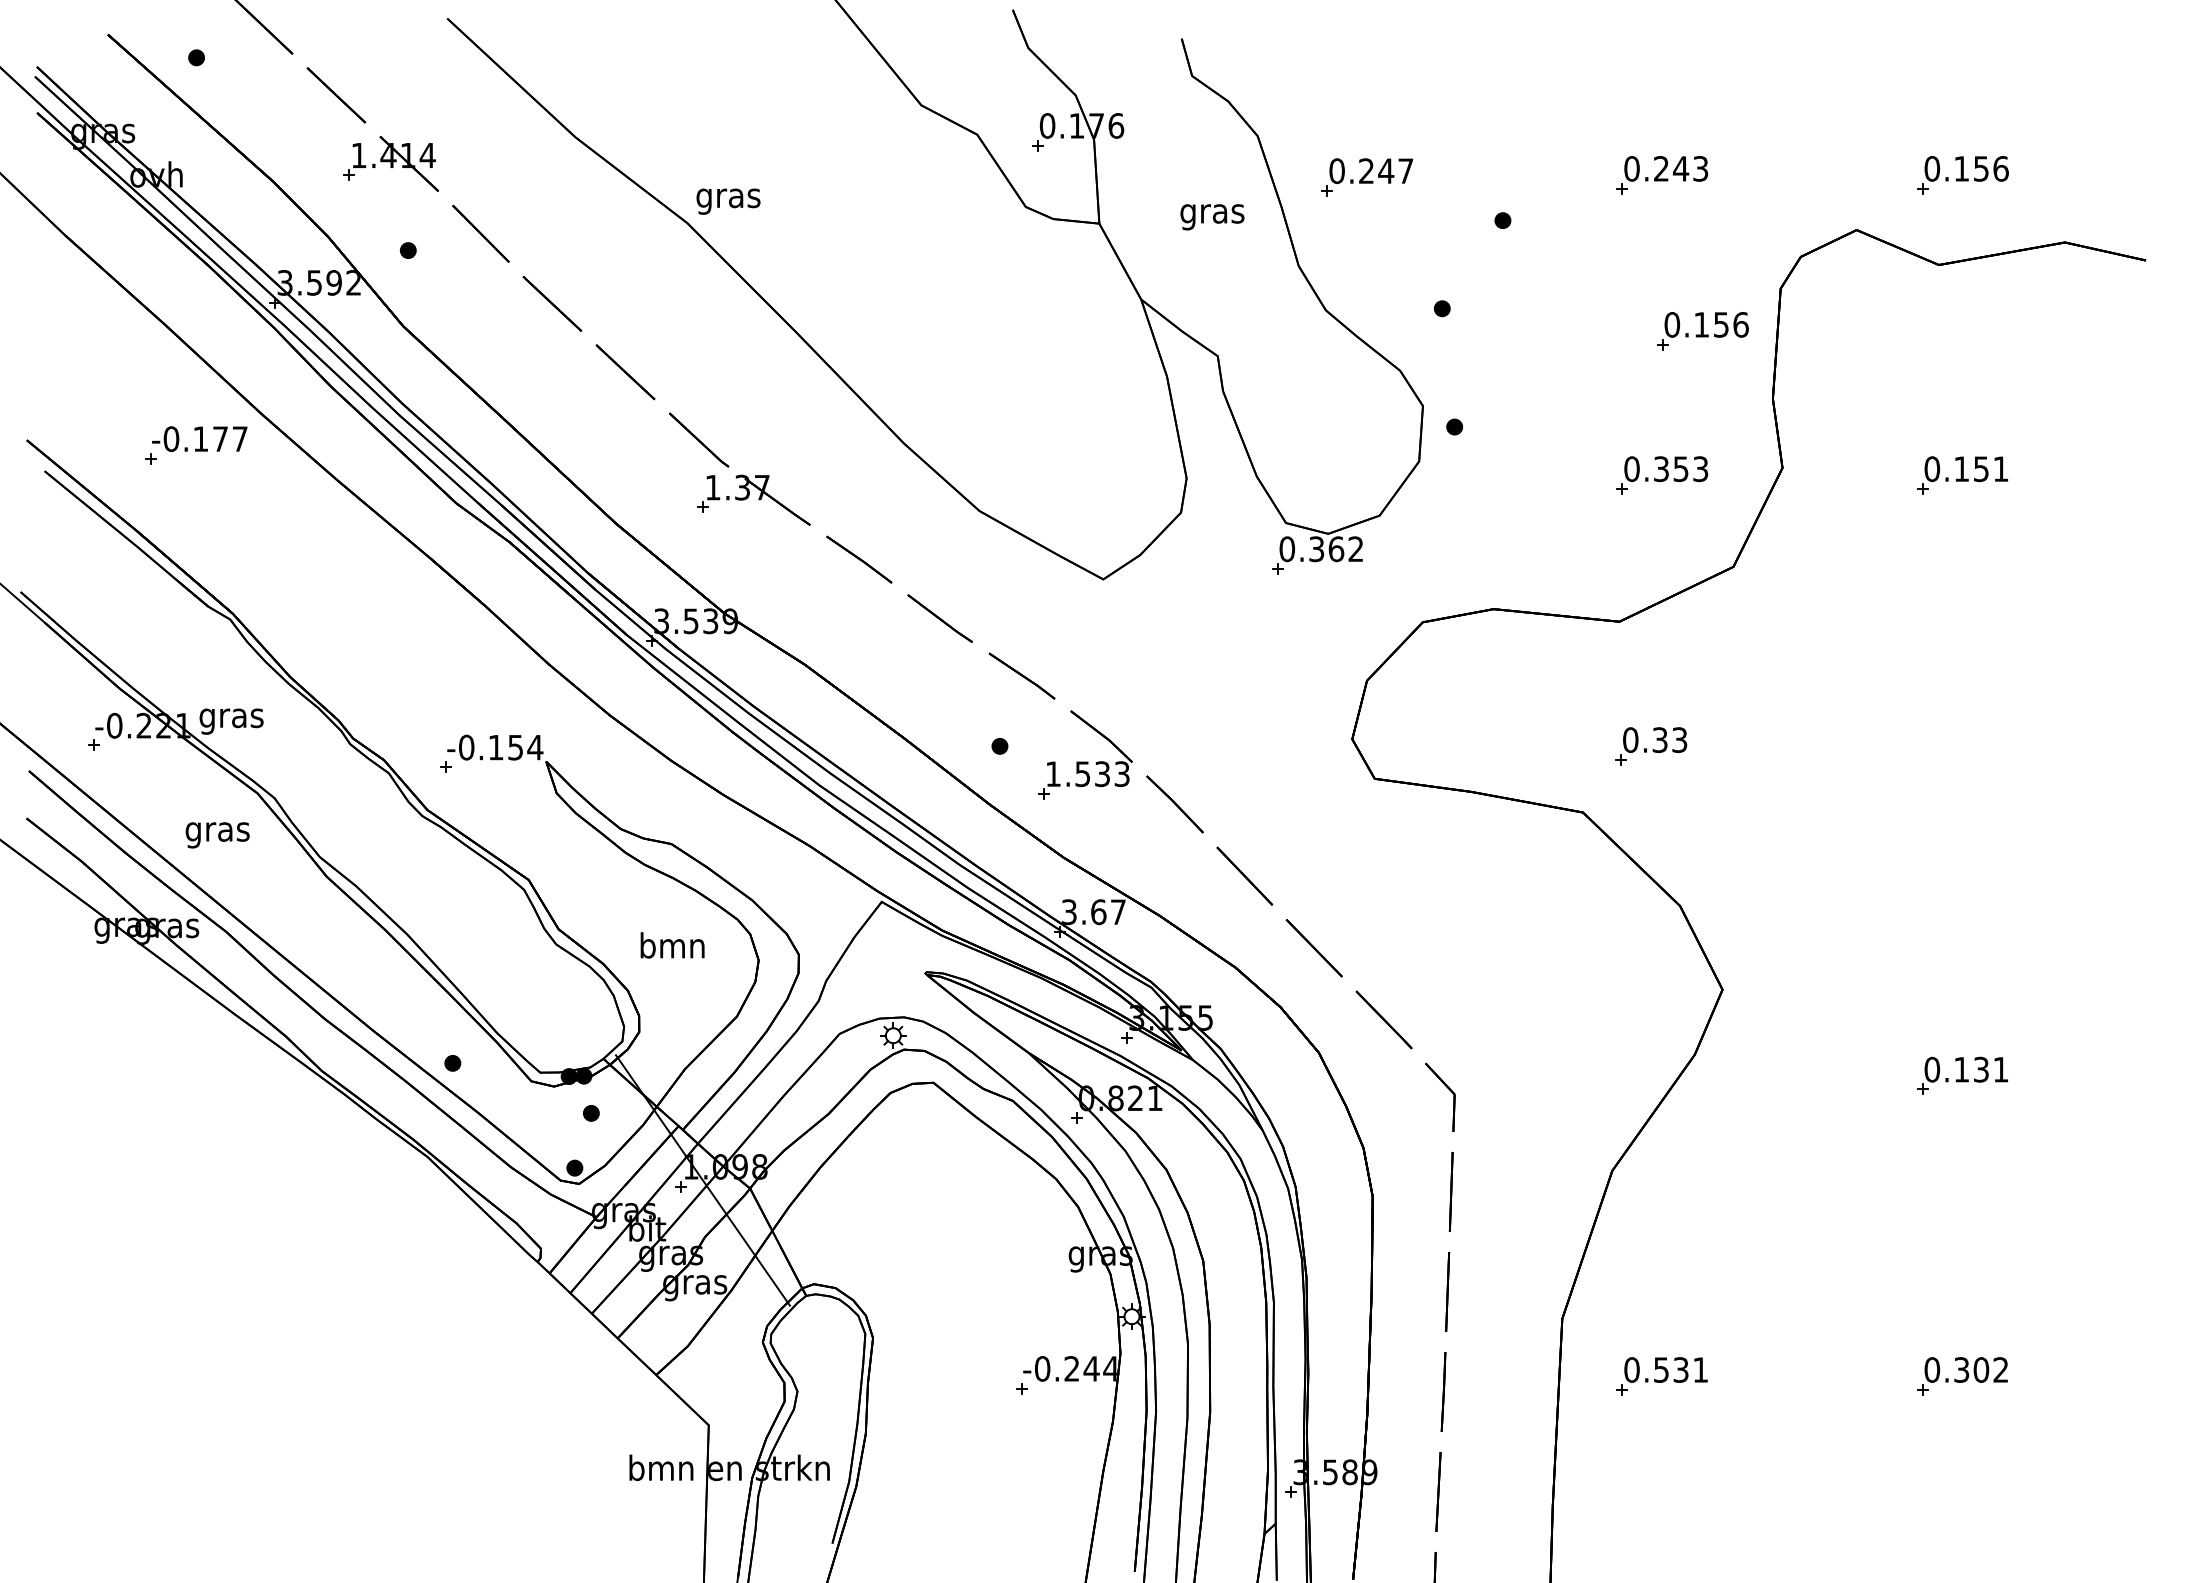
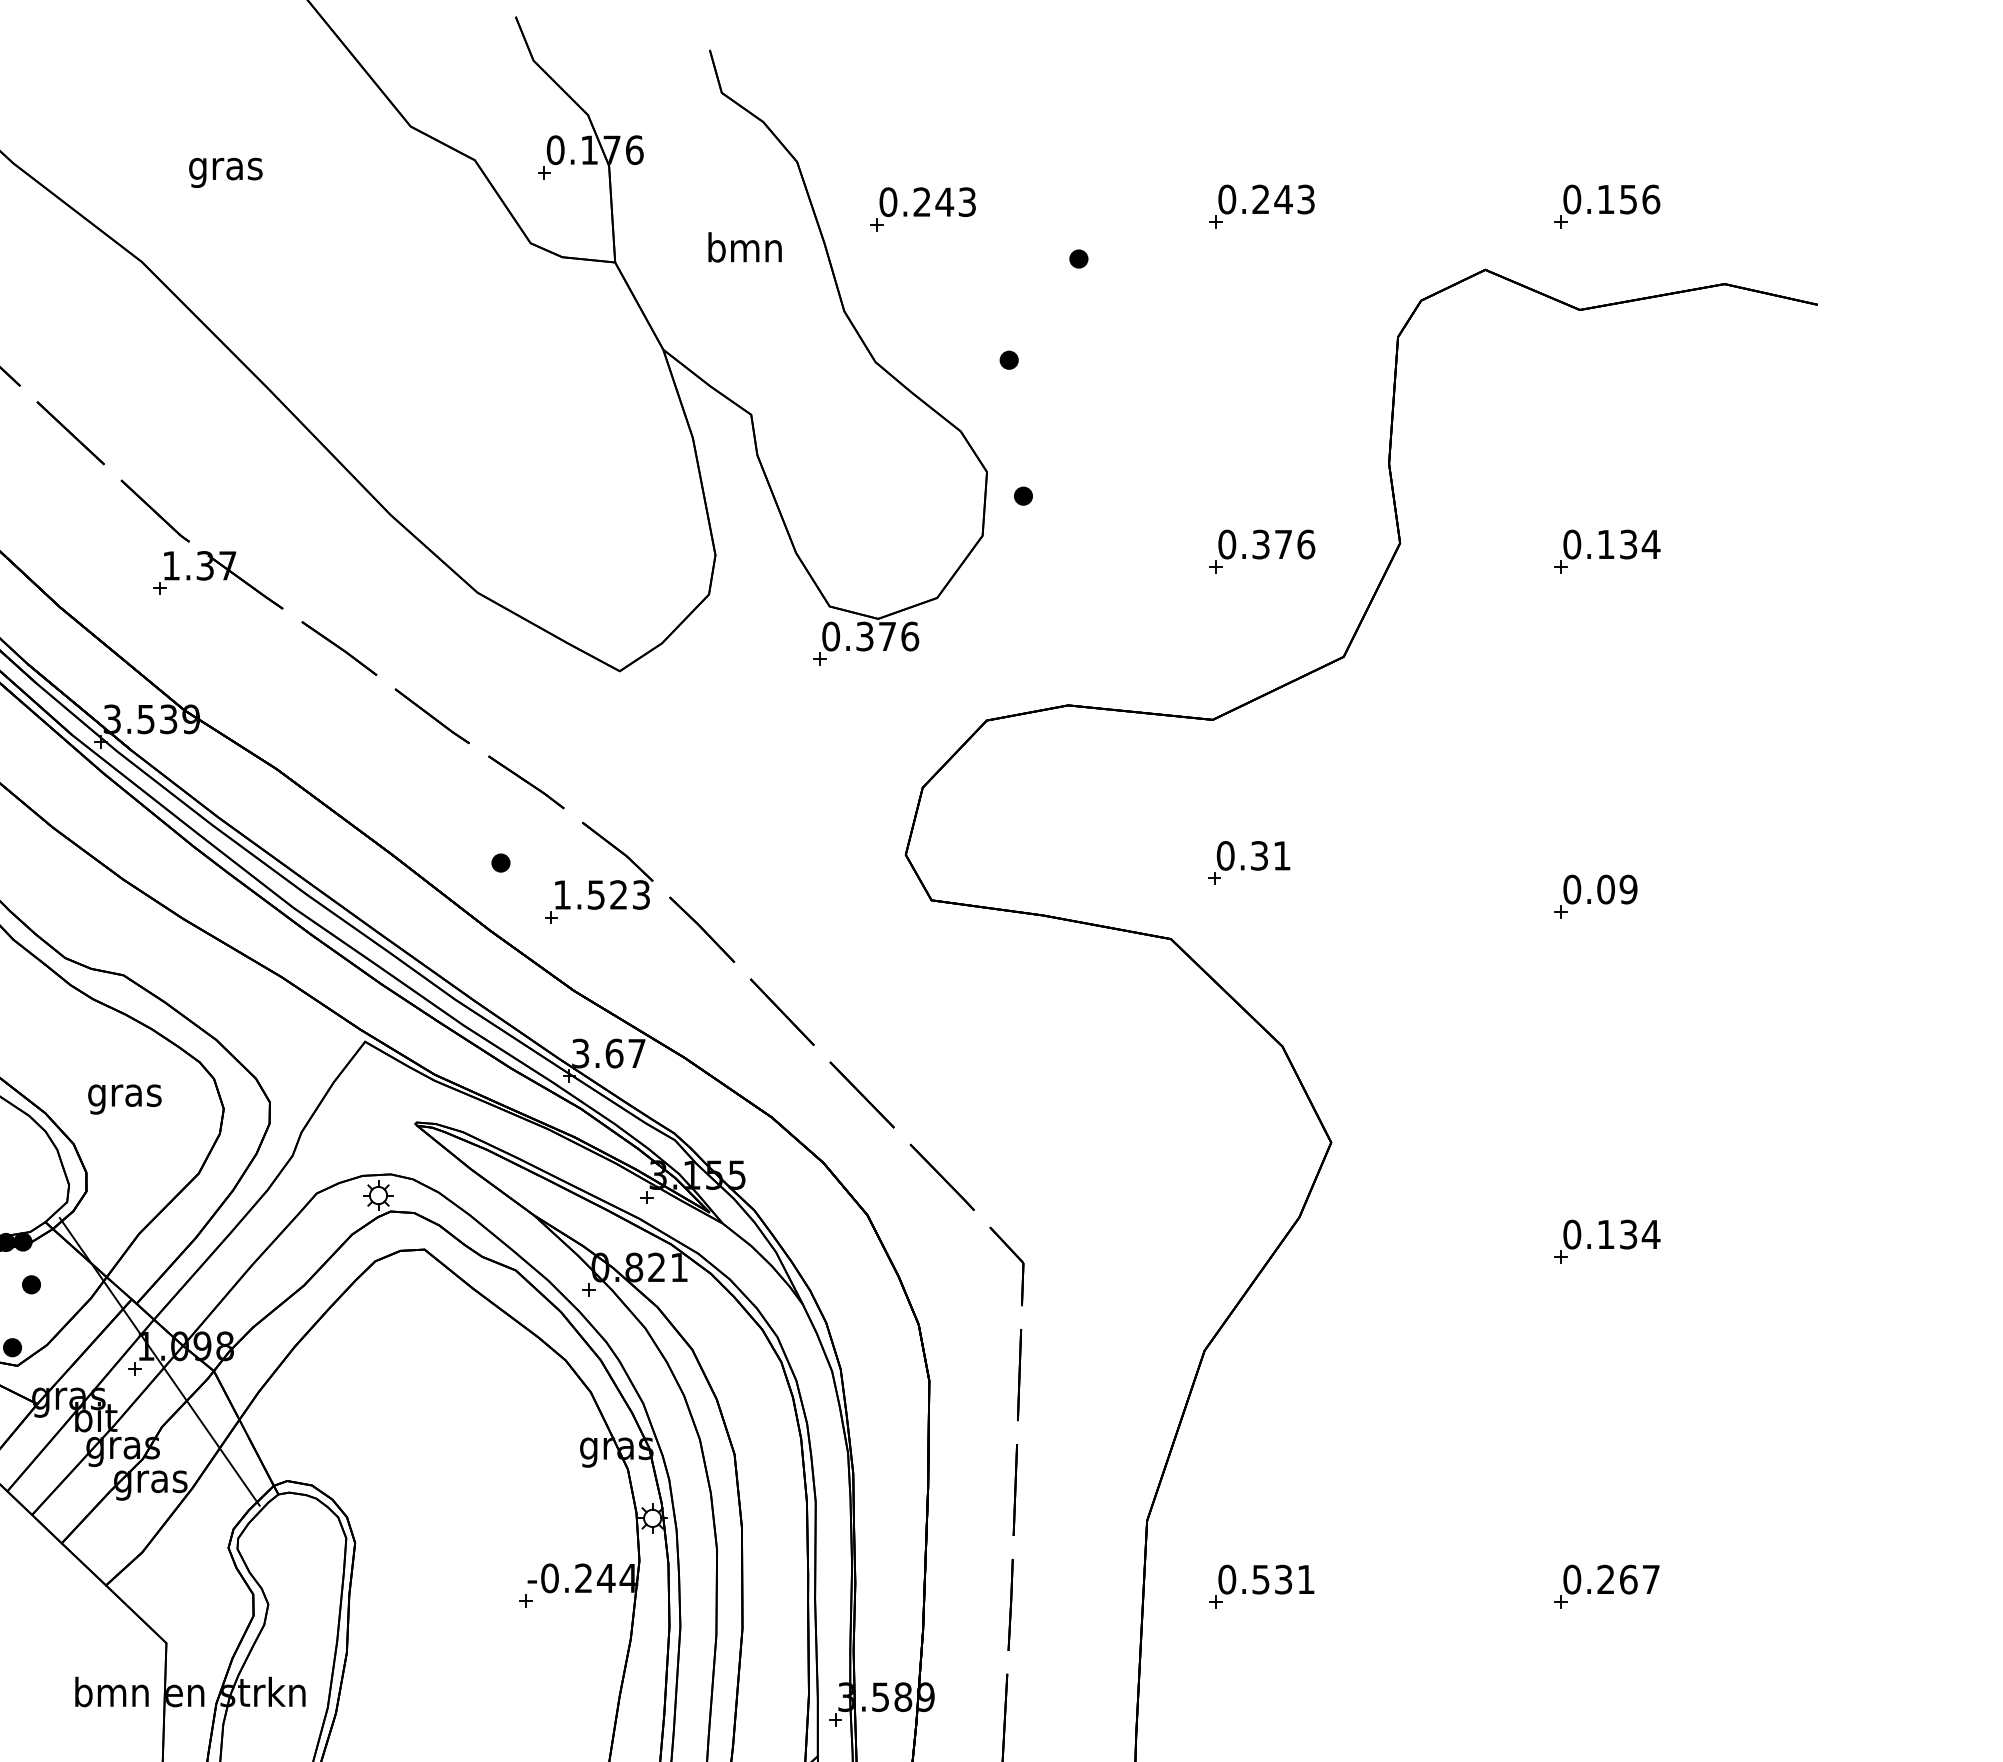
text: (1405, 171) -> (966, 202), 0.247 -> 0.243
text: (728, 201) -> (225, 172), moved
text: (1212, 213) -> (745, 250), gras -> bmn
part: (1702, 331) -> (1308, 386), removed
text: (1991, 468) -> (1640, 543), 0.151 -> 0.134
text: (1690, 469) -> (1294, 544), 0.353 -> 0.376
text: (1345, 549) -> (898, 636), 0.362 -> 0.376
text: (1679, 740) -> (1281, 856), 0.33 -> 0.31
text: (1102, 774) -> (618, 895), 1.533 -> 1.523
part: (1952, 775) -> (1595, 896), added
text: (672, 948) -> (124, 1095), bmn -> gras
text: (2000, 1069) -> (1650, 1234), 0.131 -> 0.134
text: (1981, 1369) -> (1628, 1579), 0.302 -> 0.267

